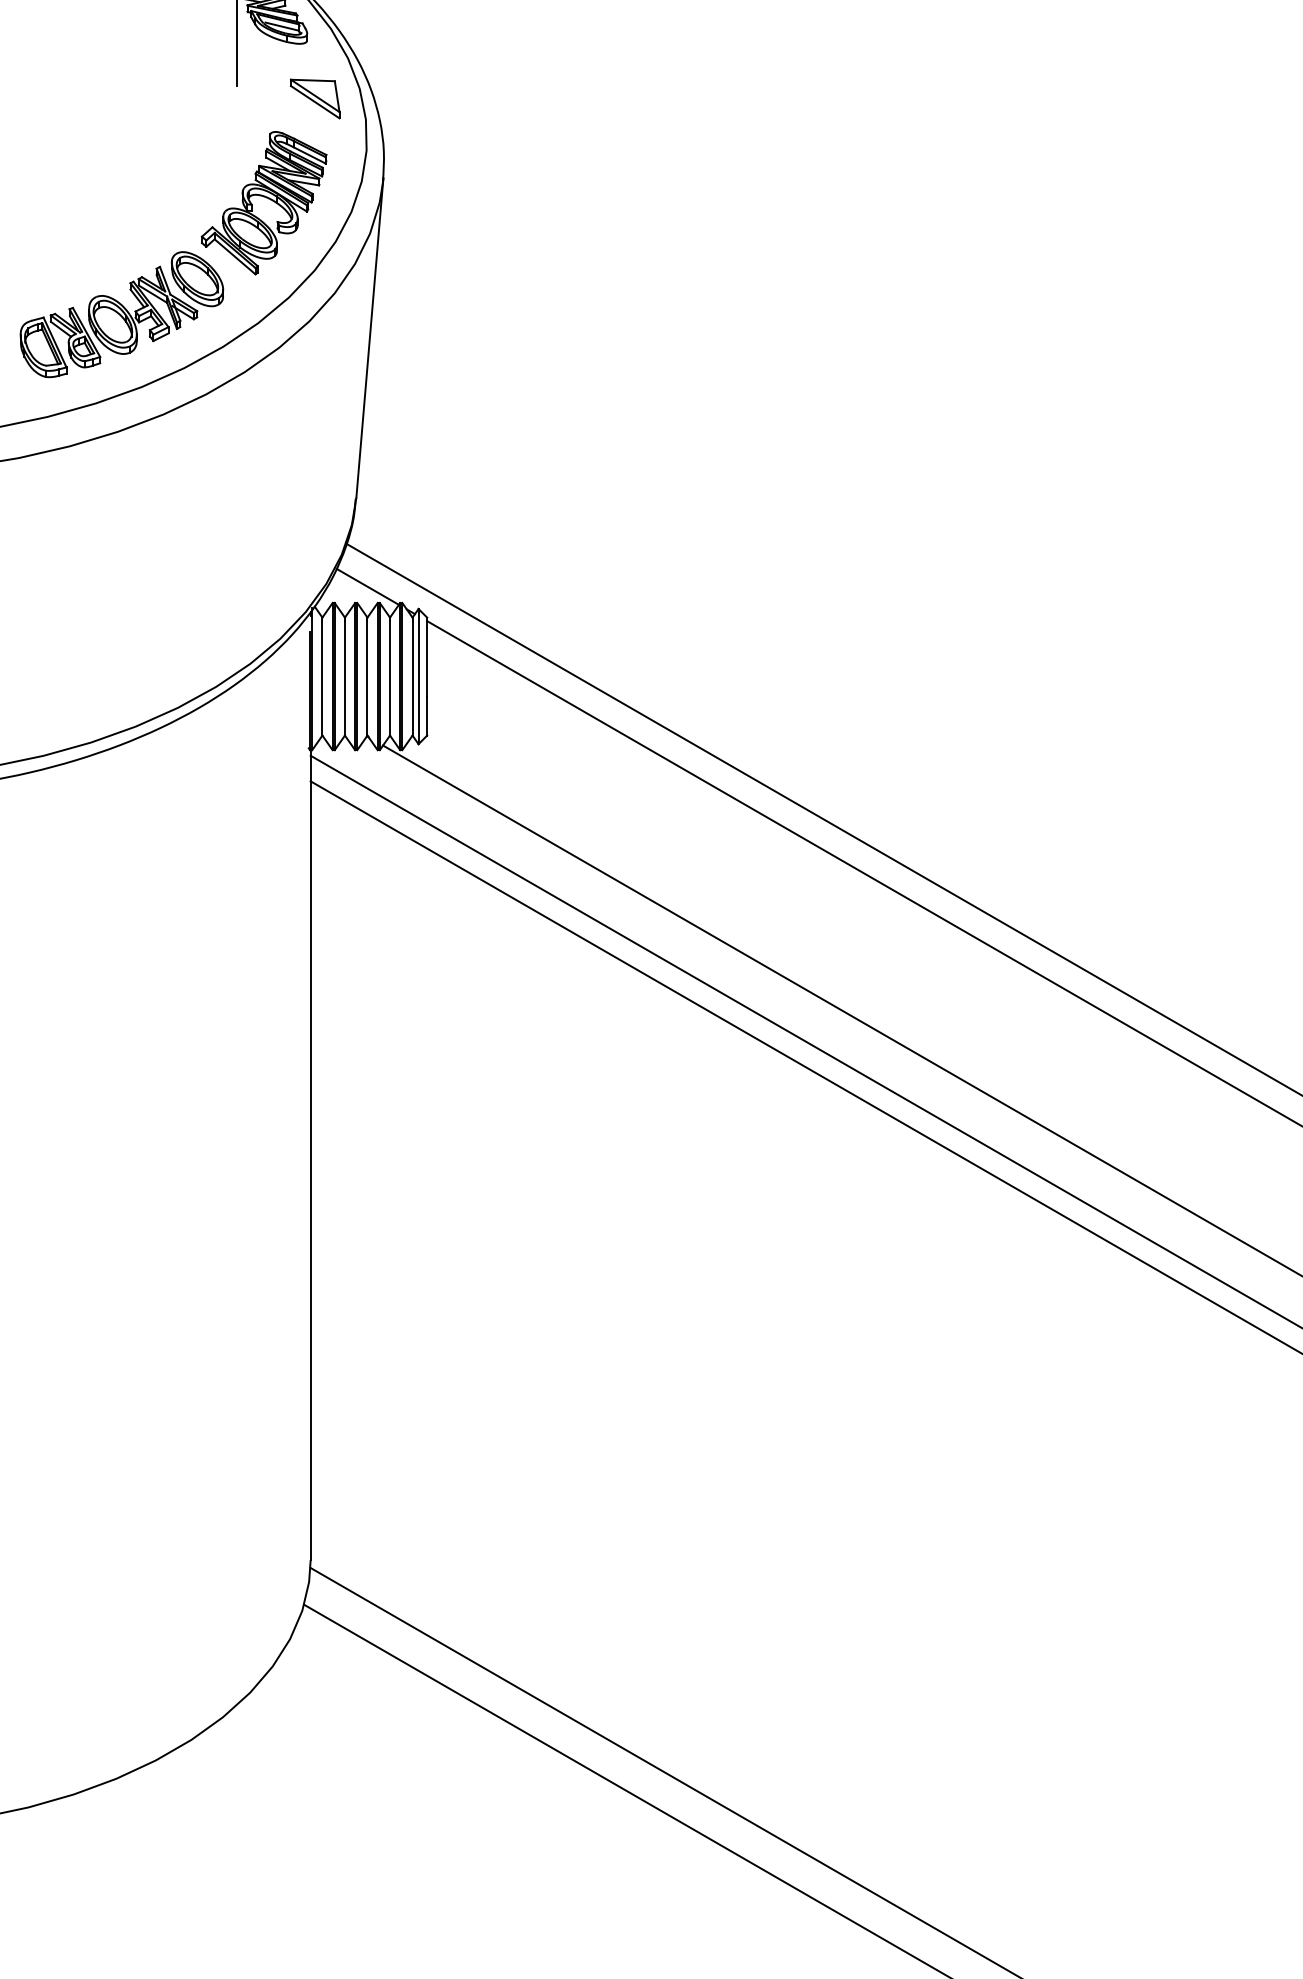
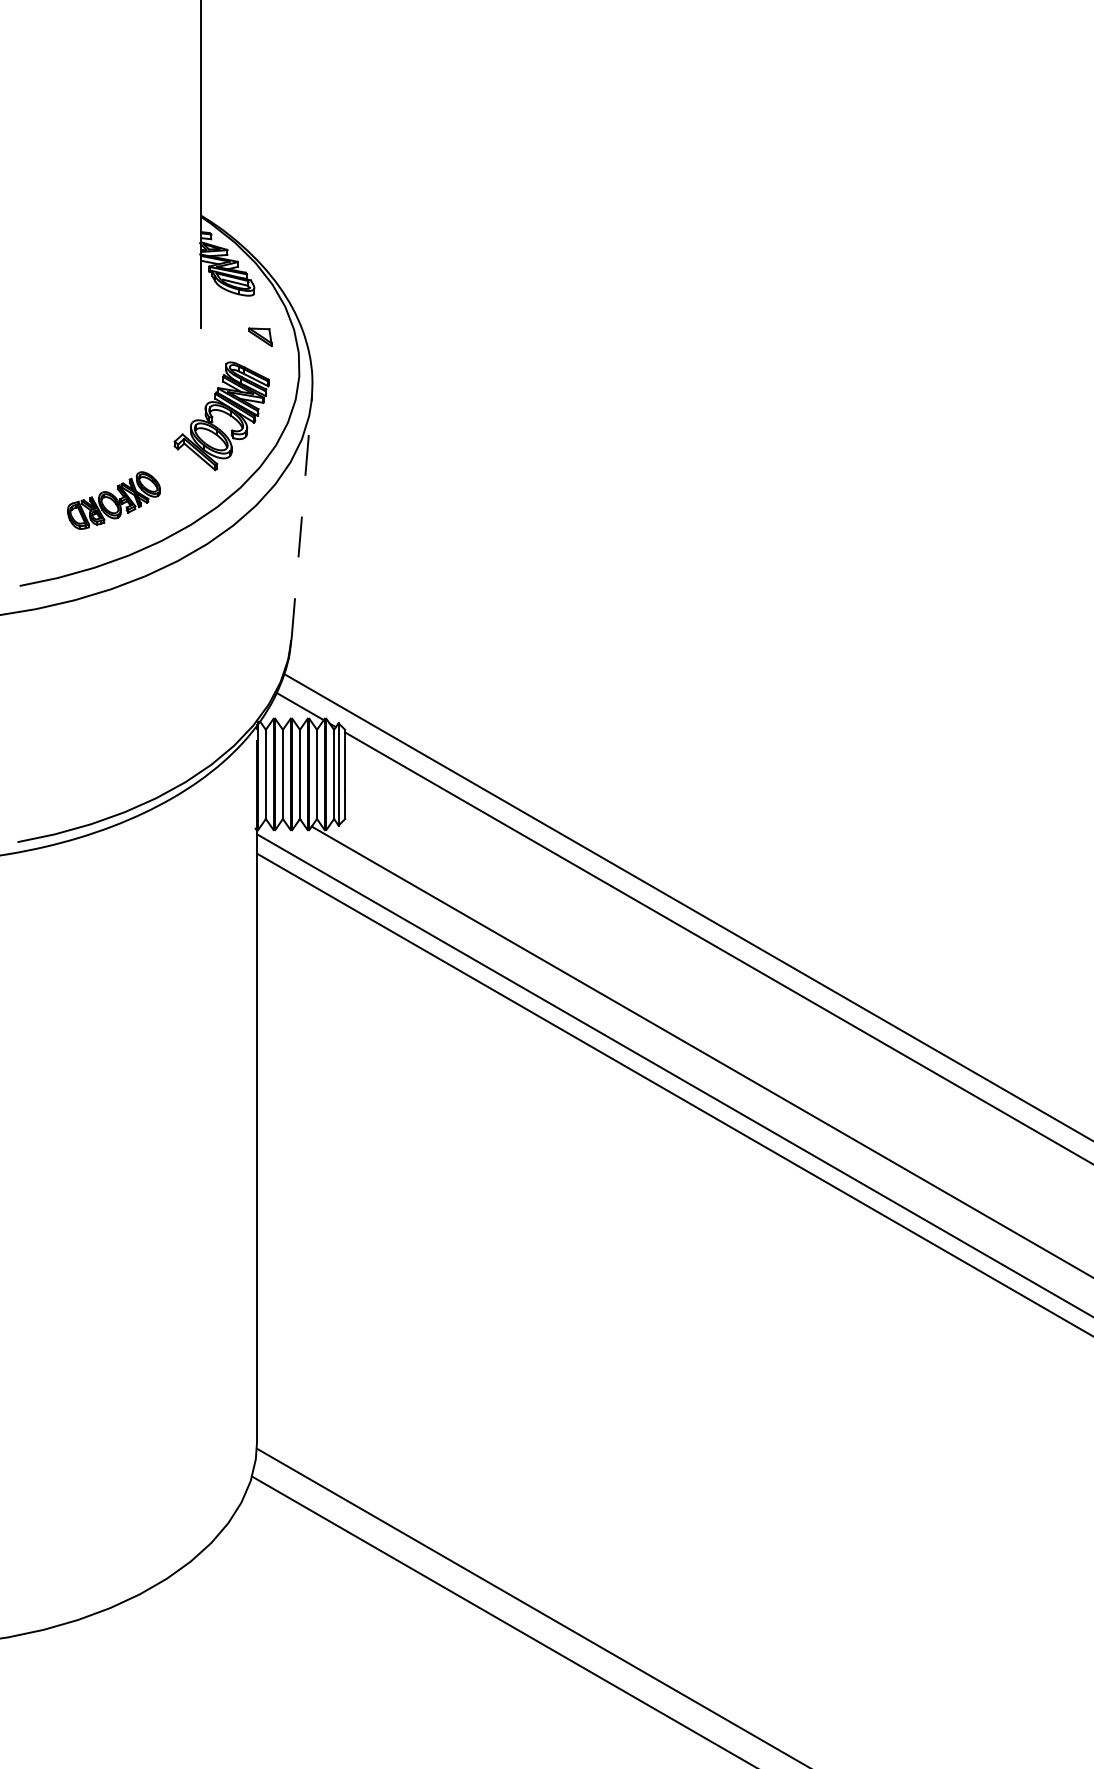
part: (315, 97) -> (260, 336), size x0.6
part: (120, 314) -> (113, 500), size x0.6
line: (369, 336) -> (301, 517), solid -> dashed

